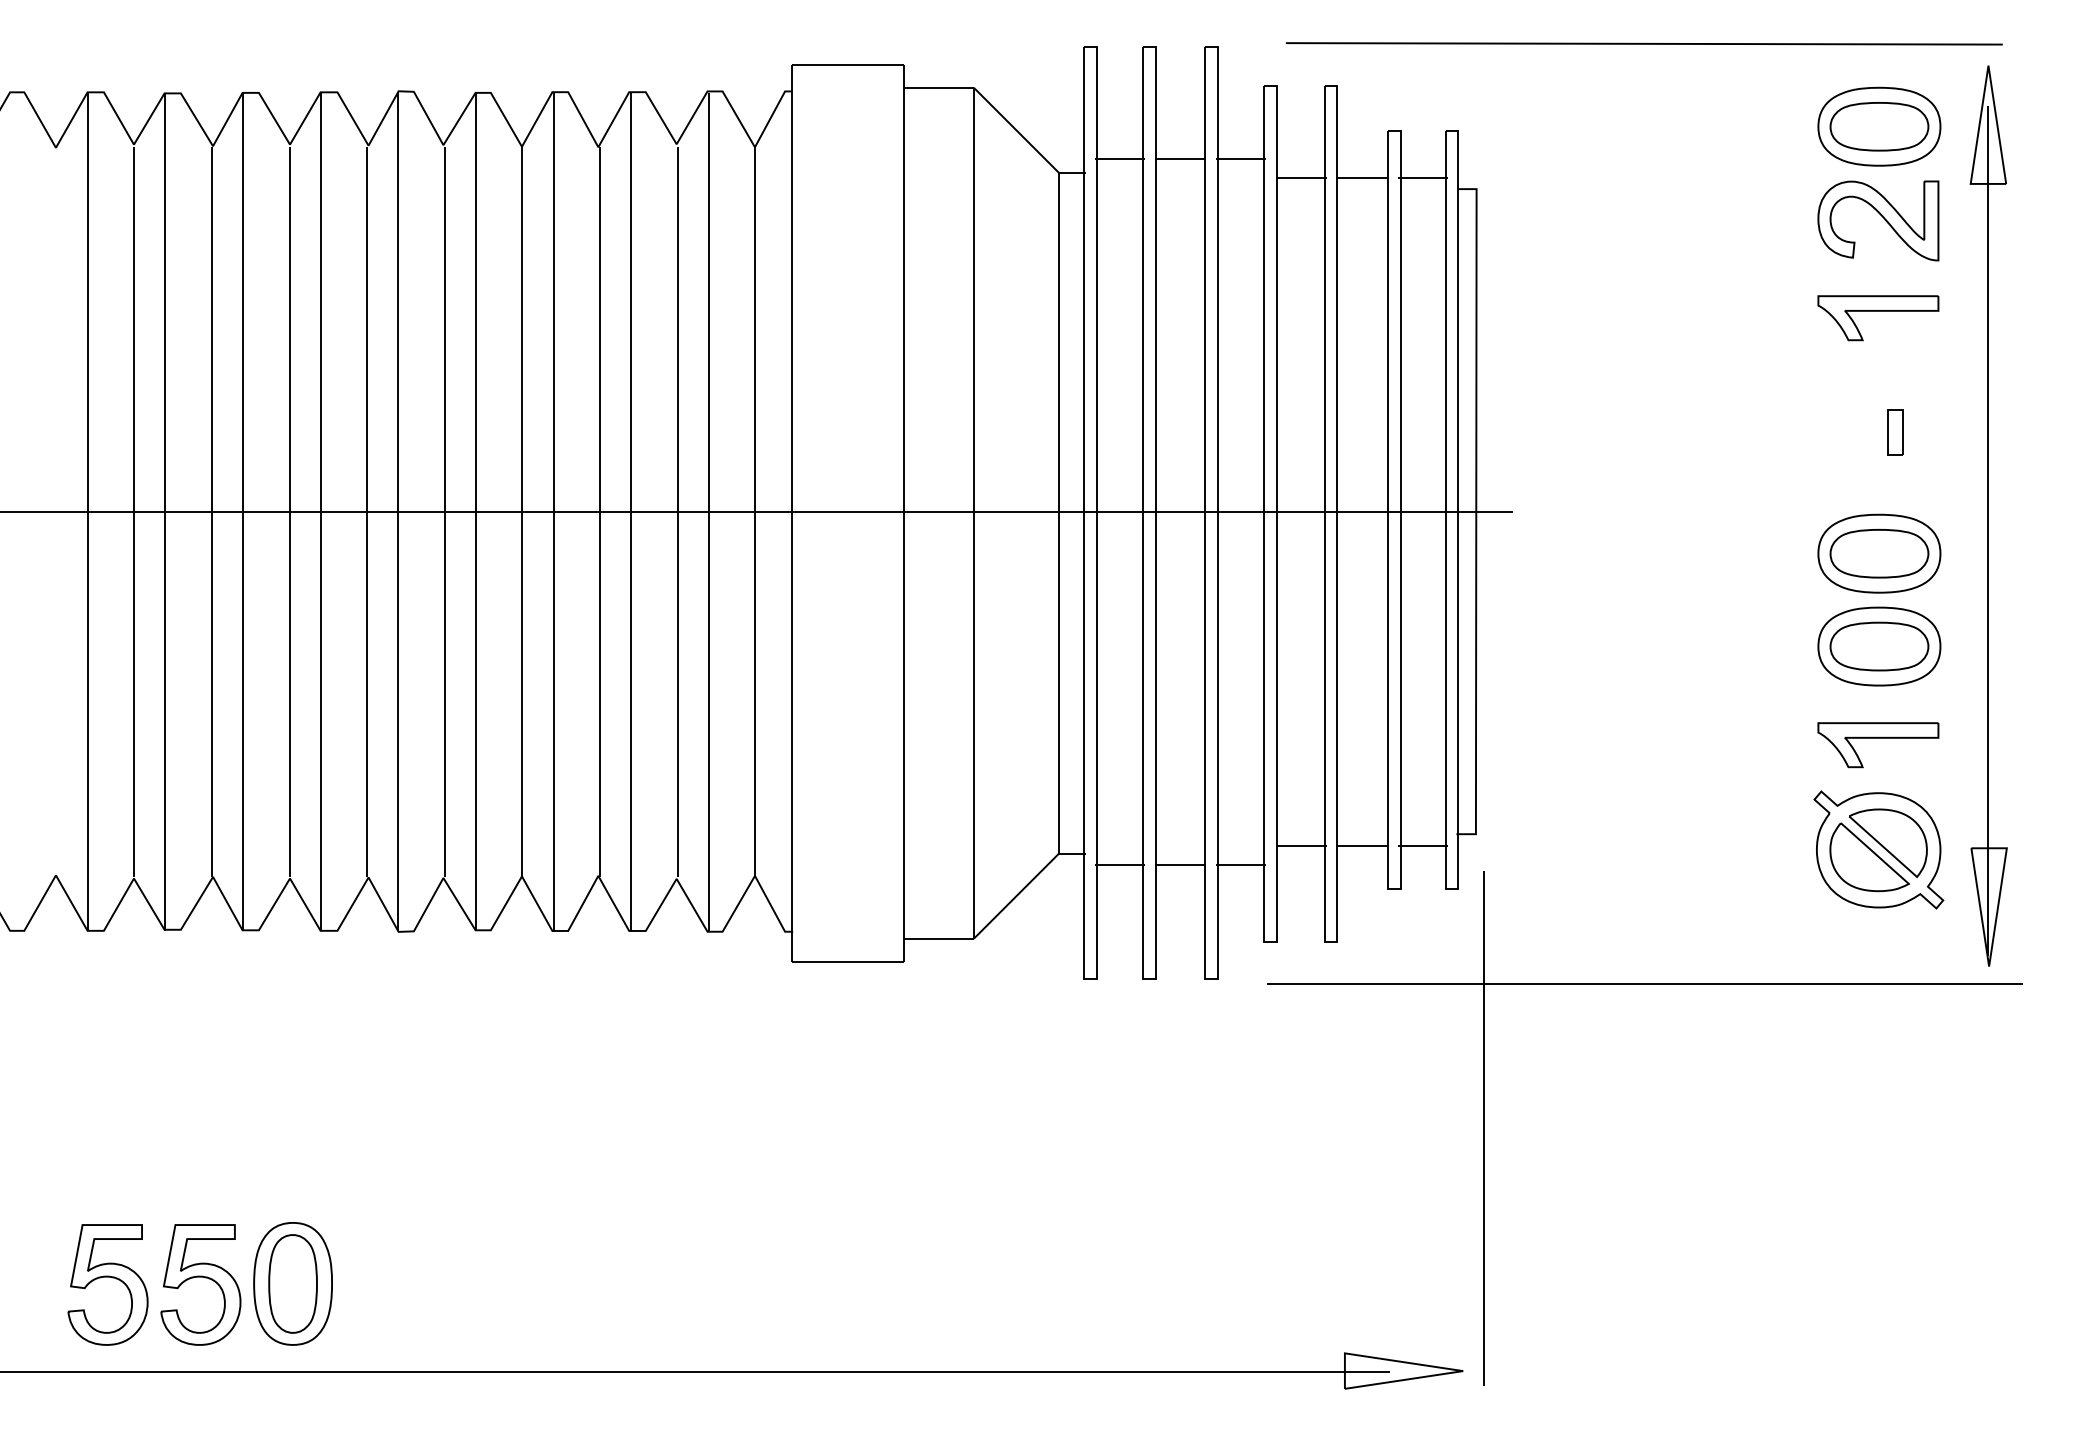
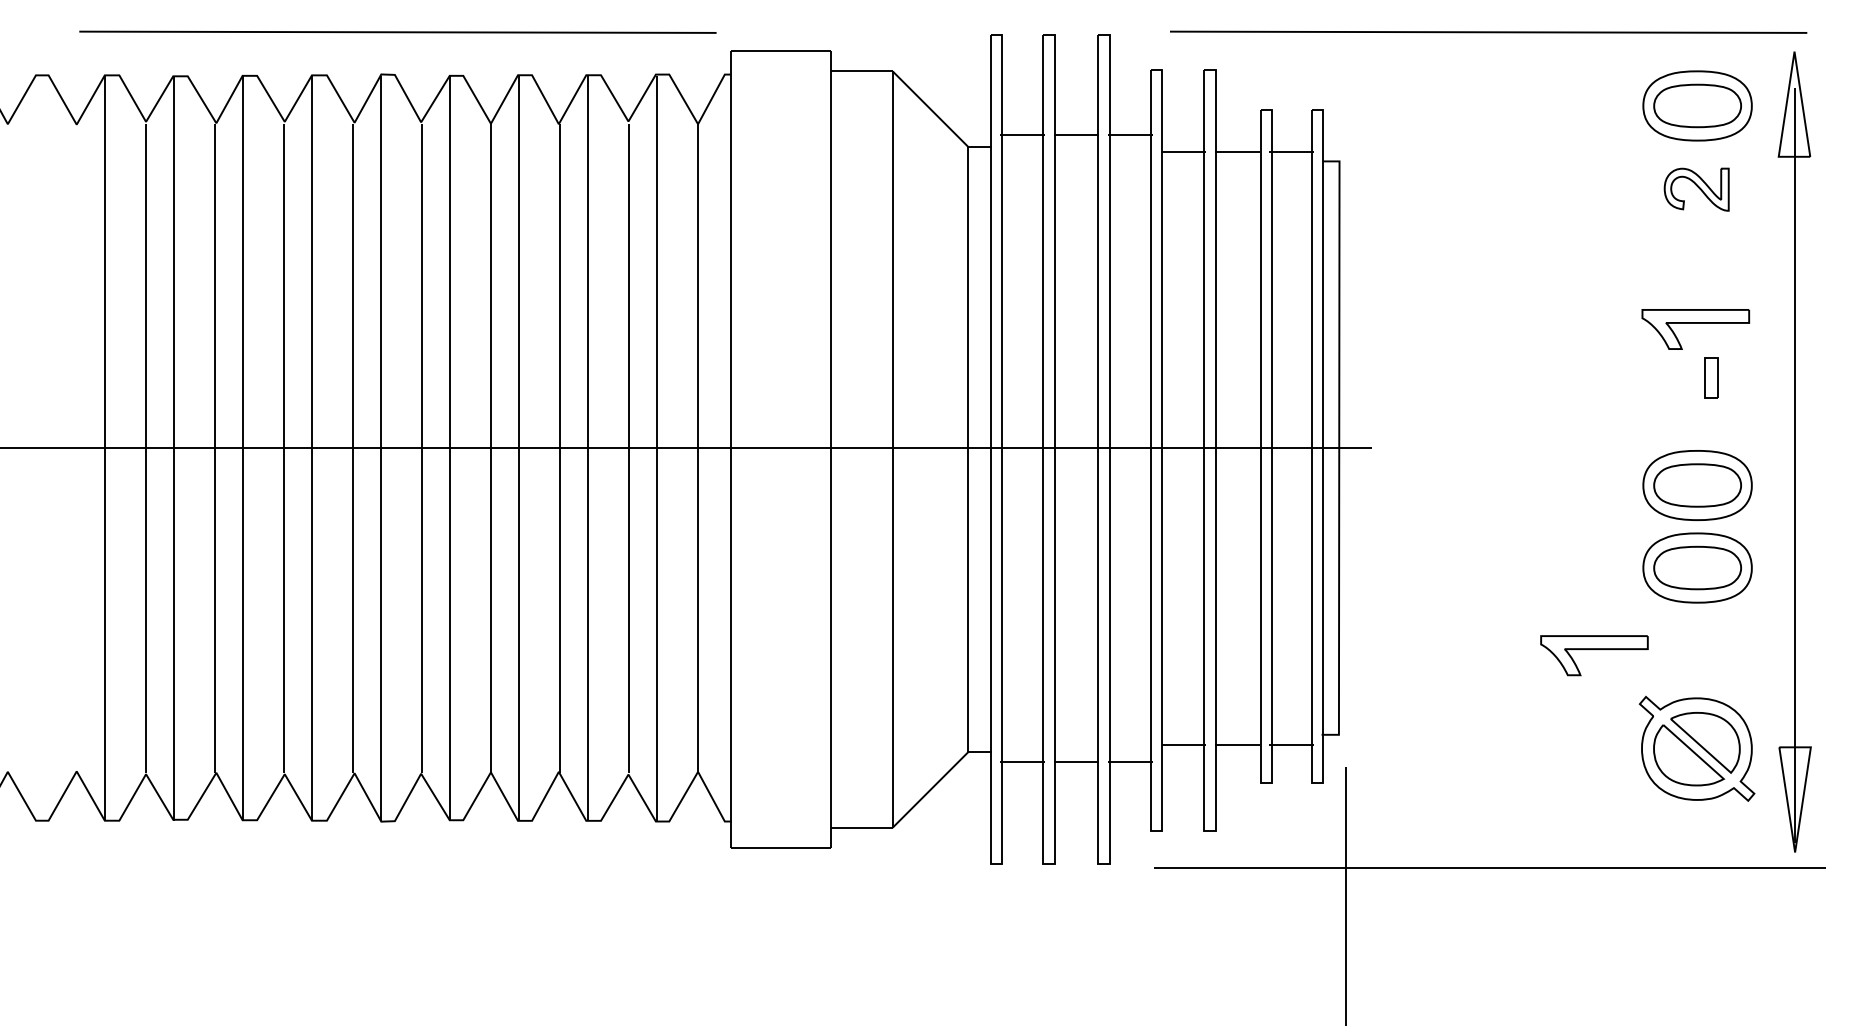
line: (416, 43) -> (397, 31), added
part: (1878, 220) -> (1696, 189), size x0.6
part: (1878, 311) -> (1695, 323), moved
part: (1878, 738) -> (1594, 649), moved

